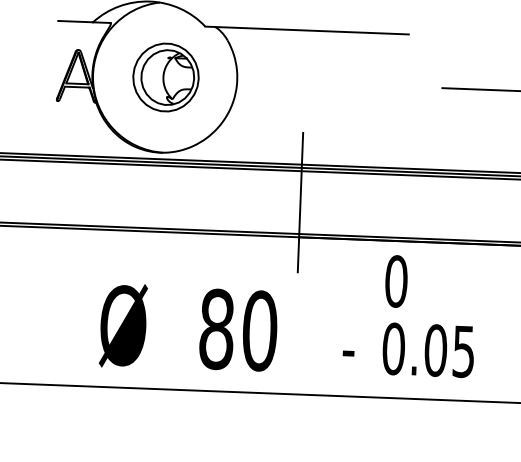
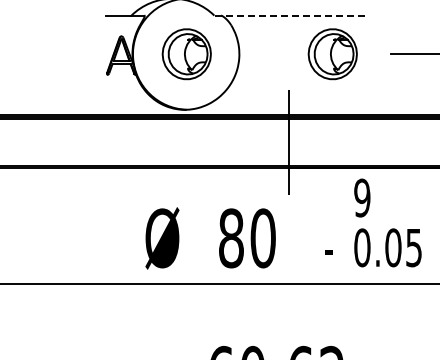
line: (305, 30) -> (288, 15), solid -> dashed
part: (363, 85) -> (332, 54), added
text: (396, 280) -> (362, 197), 0 -> 9

